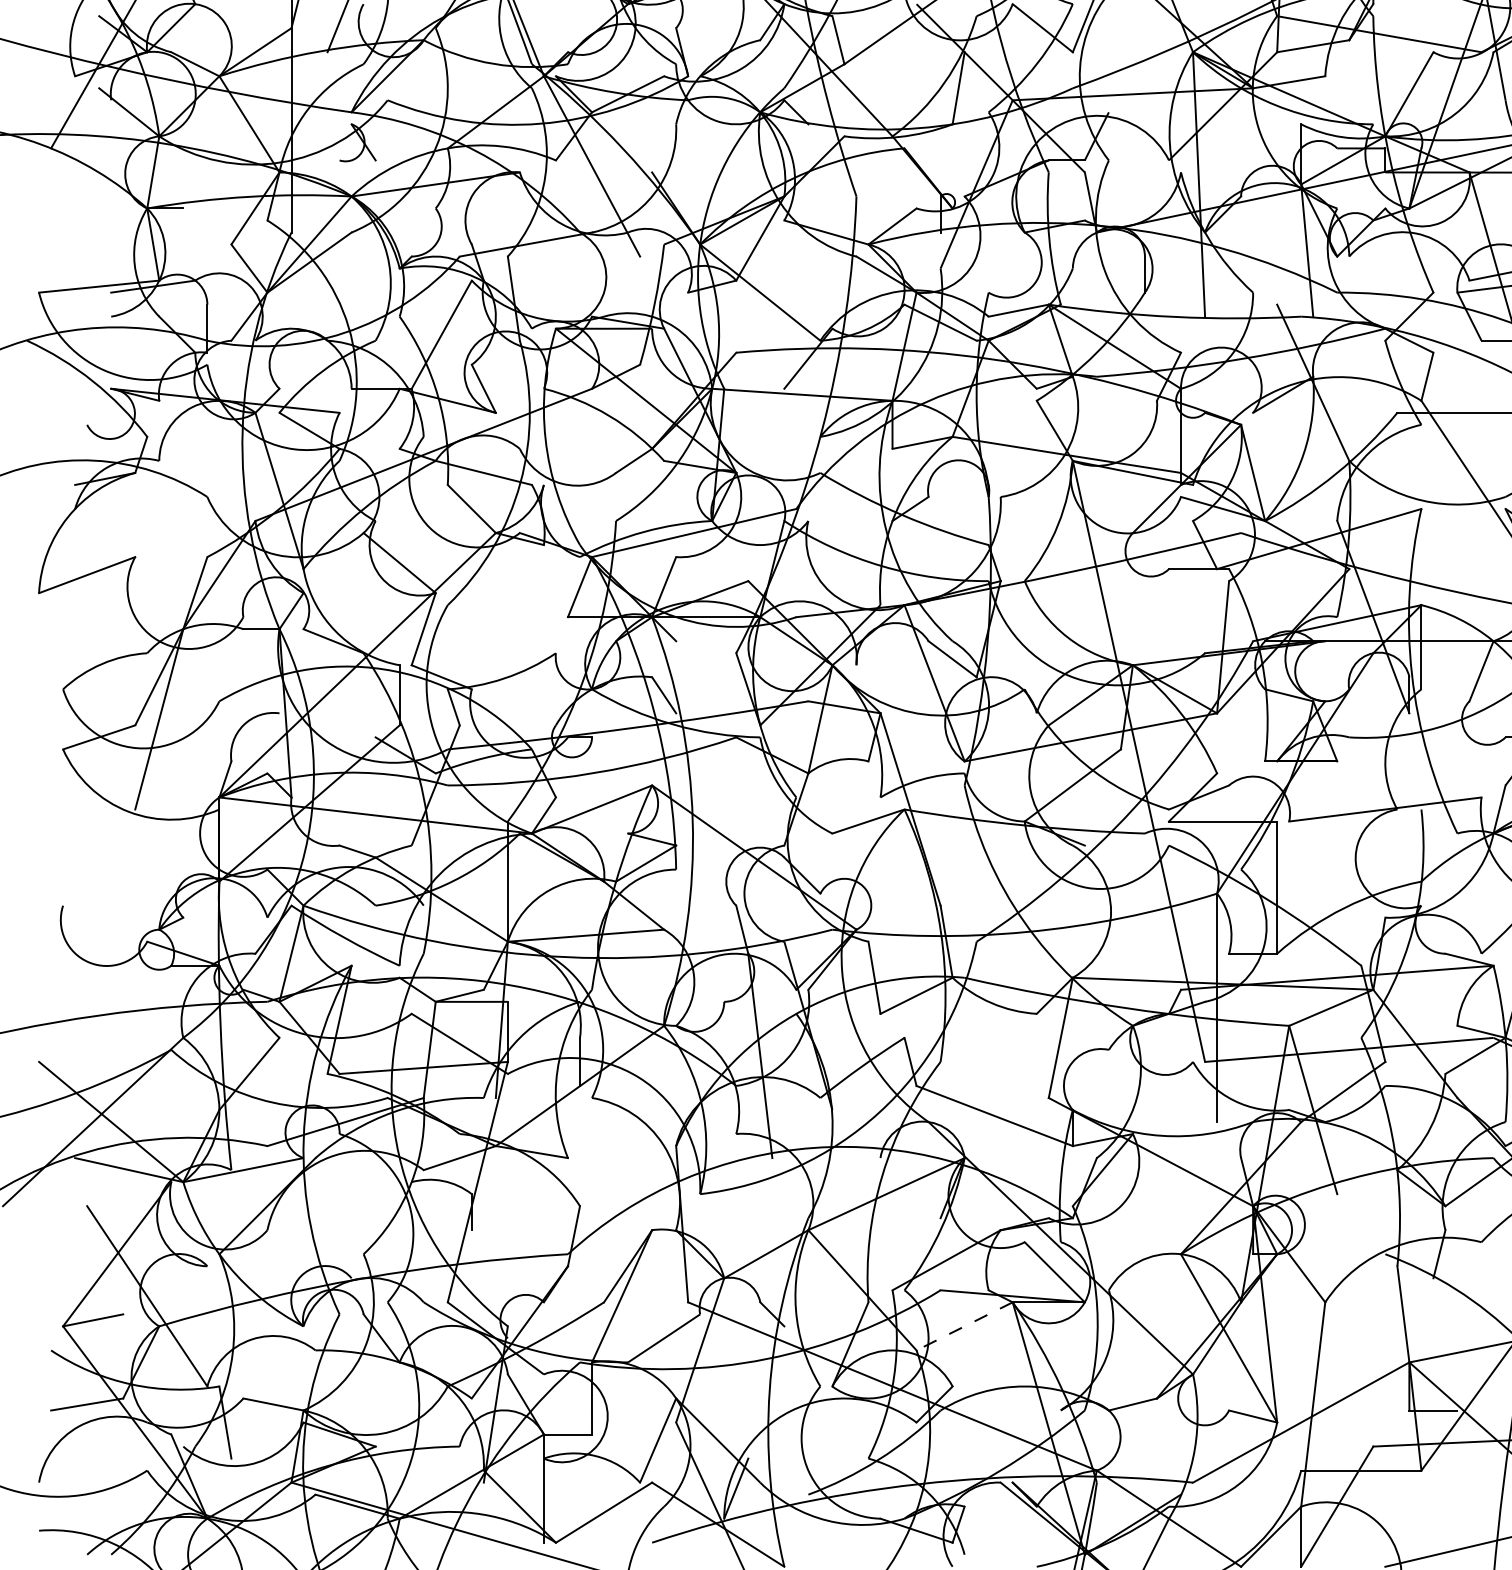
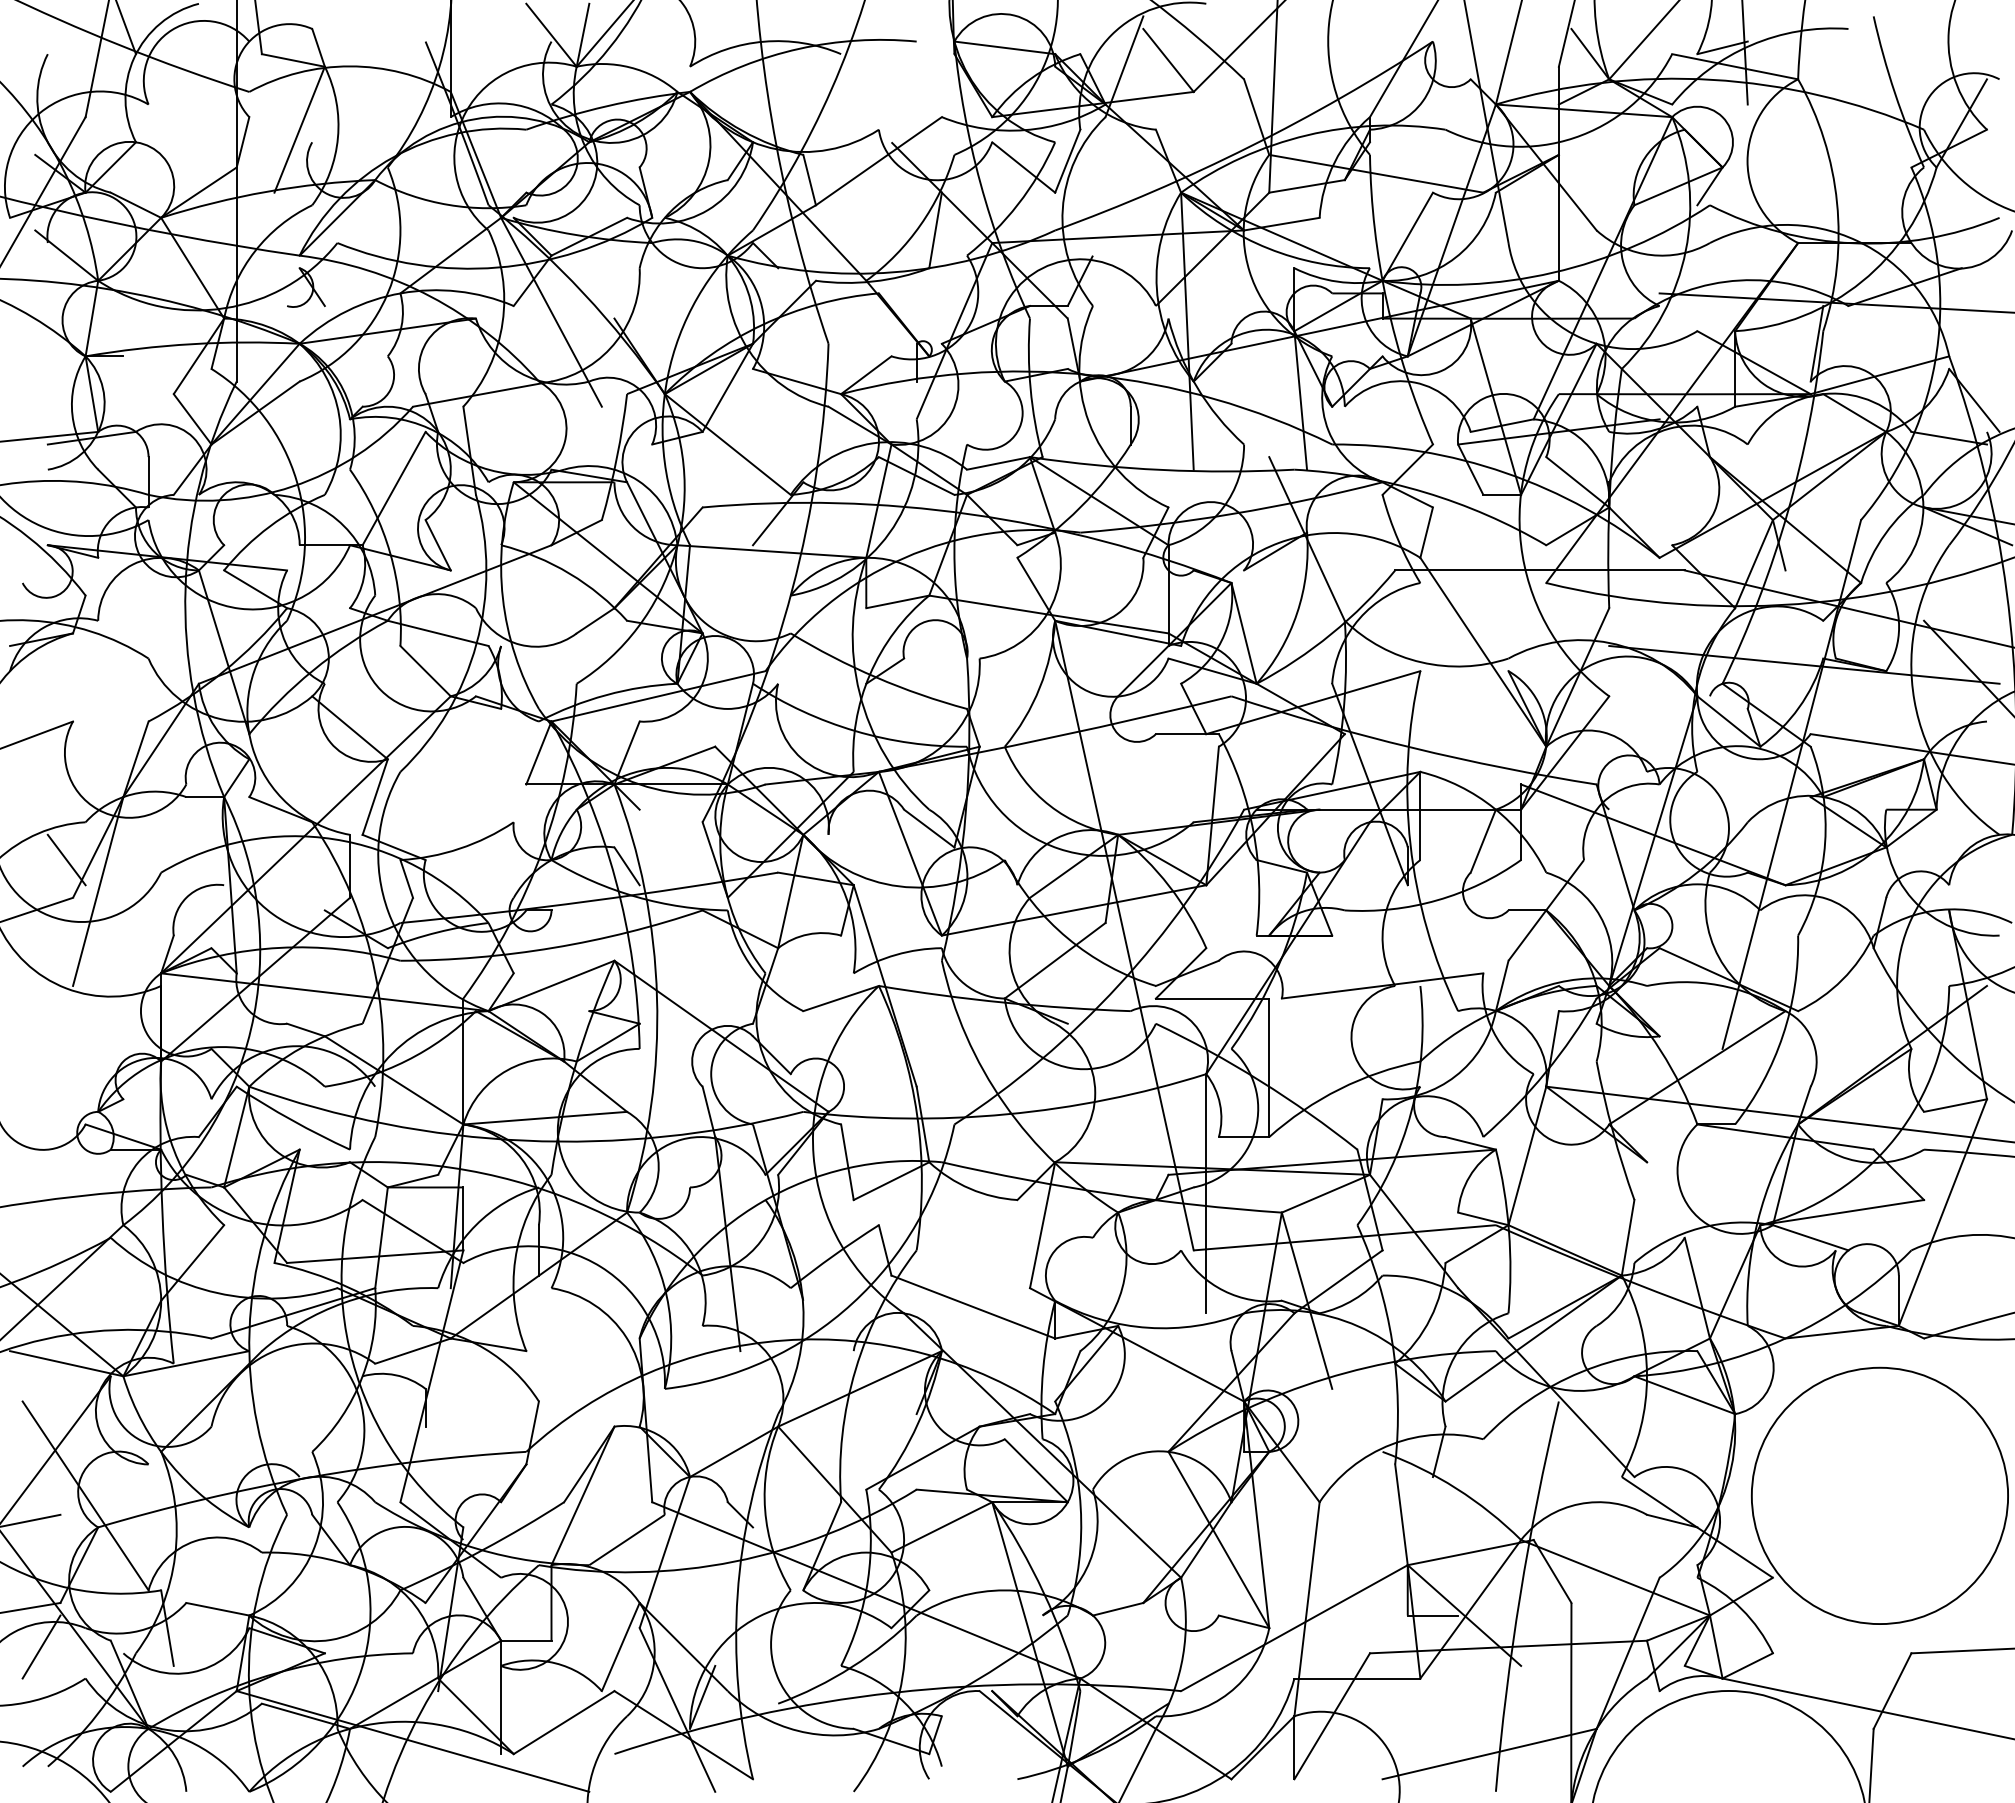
line: (129, 688) -> (66, 859), added
line: (964, 1326) -> (941, 1527), dashed -> solid
line: (105, 1440) -> (41, 1646), added

